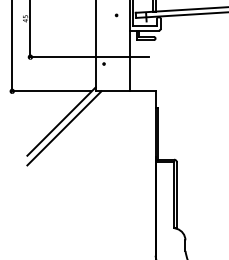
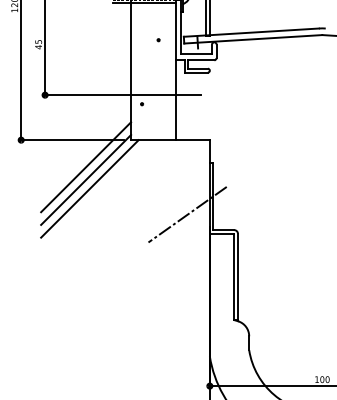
line: (61, 112) -> (86, 167), added
line: (138, 147) -> (187, 214), added

